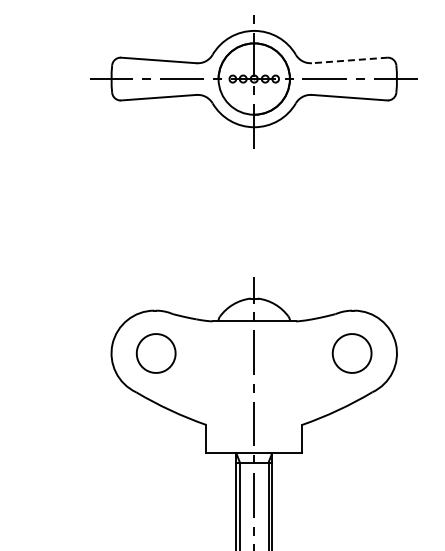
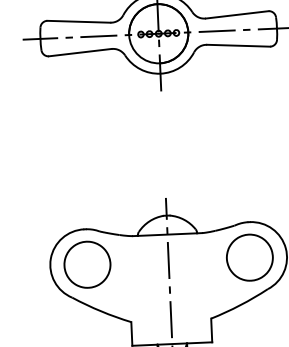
line: (349, 60) -> (237, 14), dashed -> solid
part: (155, 353) -> (86, 264), size x1.43
part: (351, 353) -> (249, 257), size x1.43

